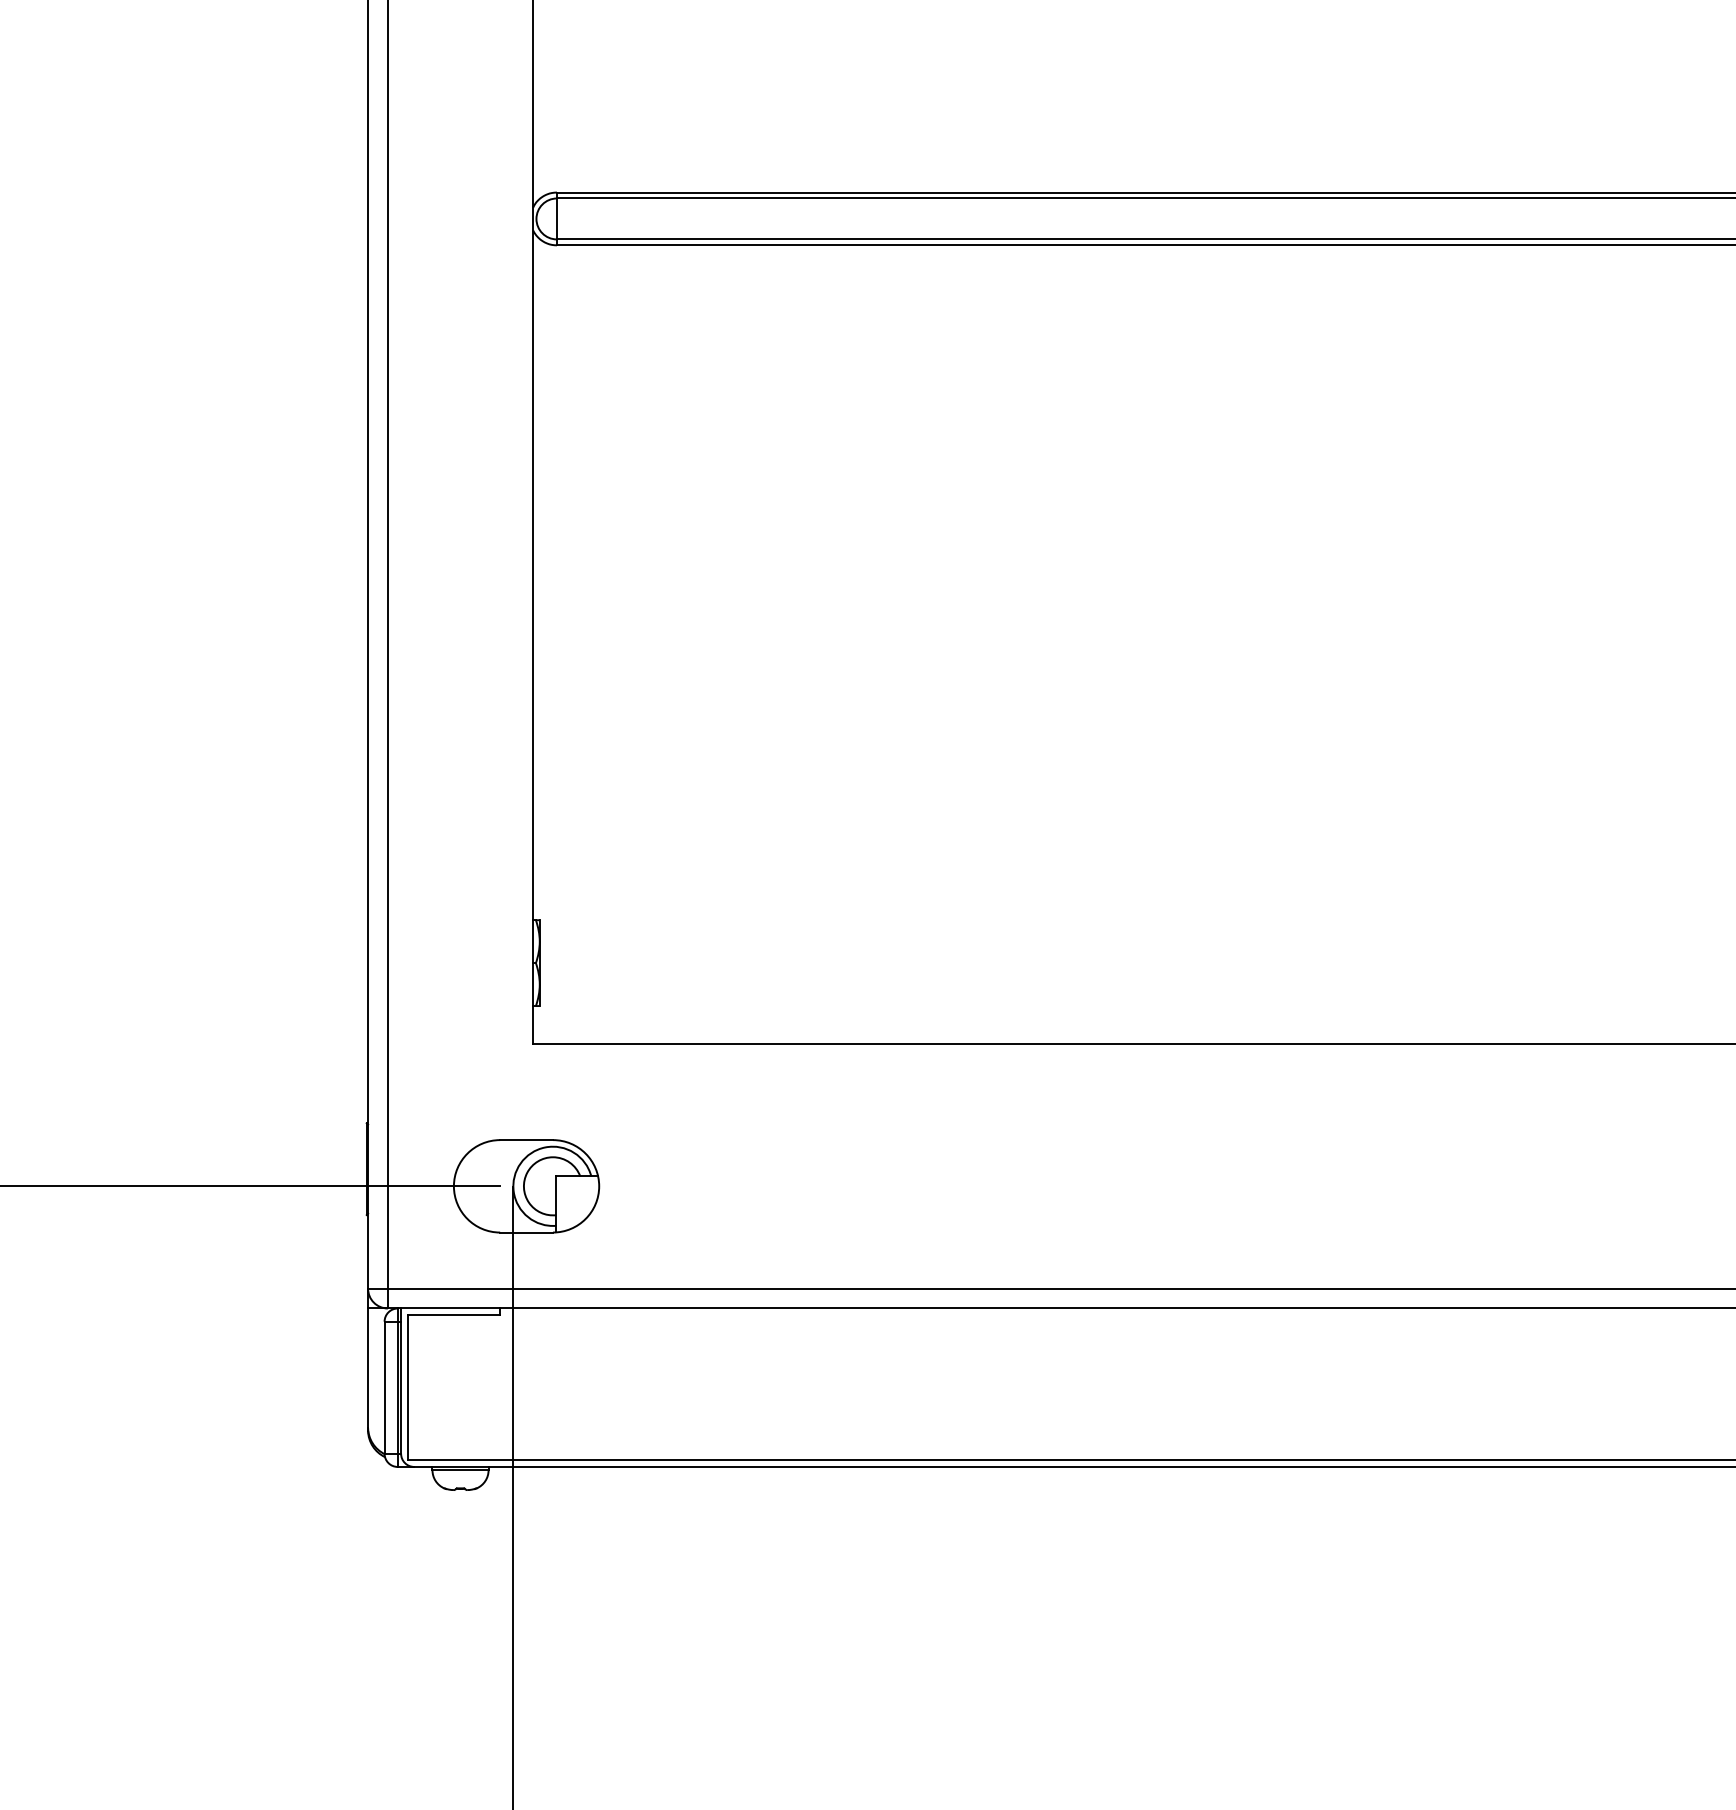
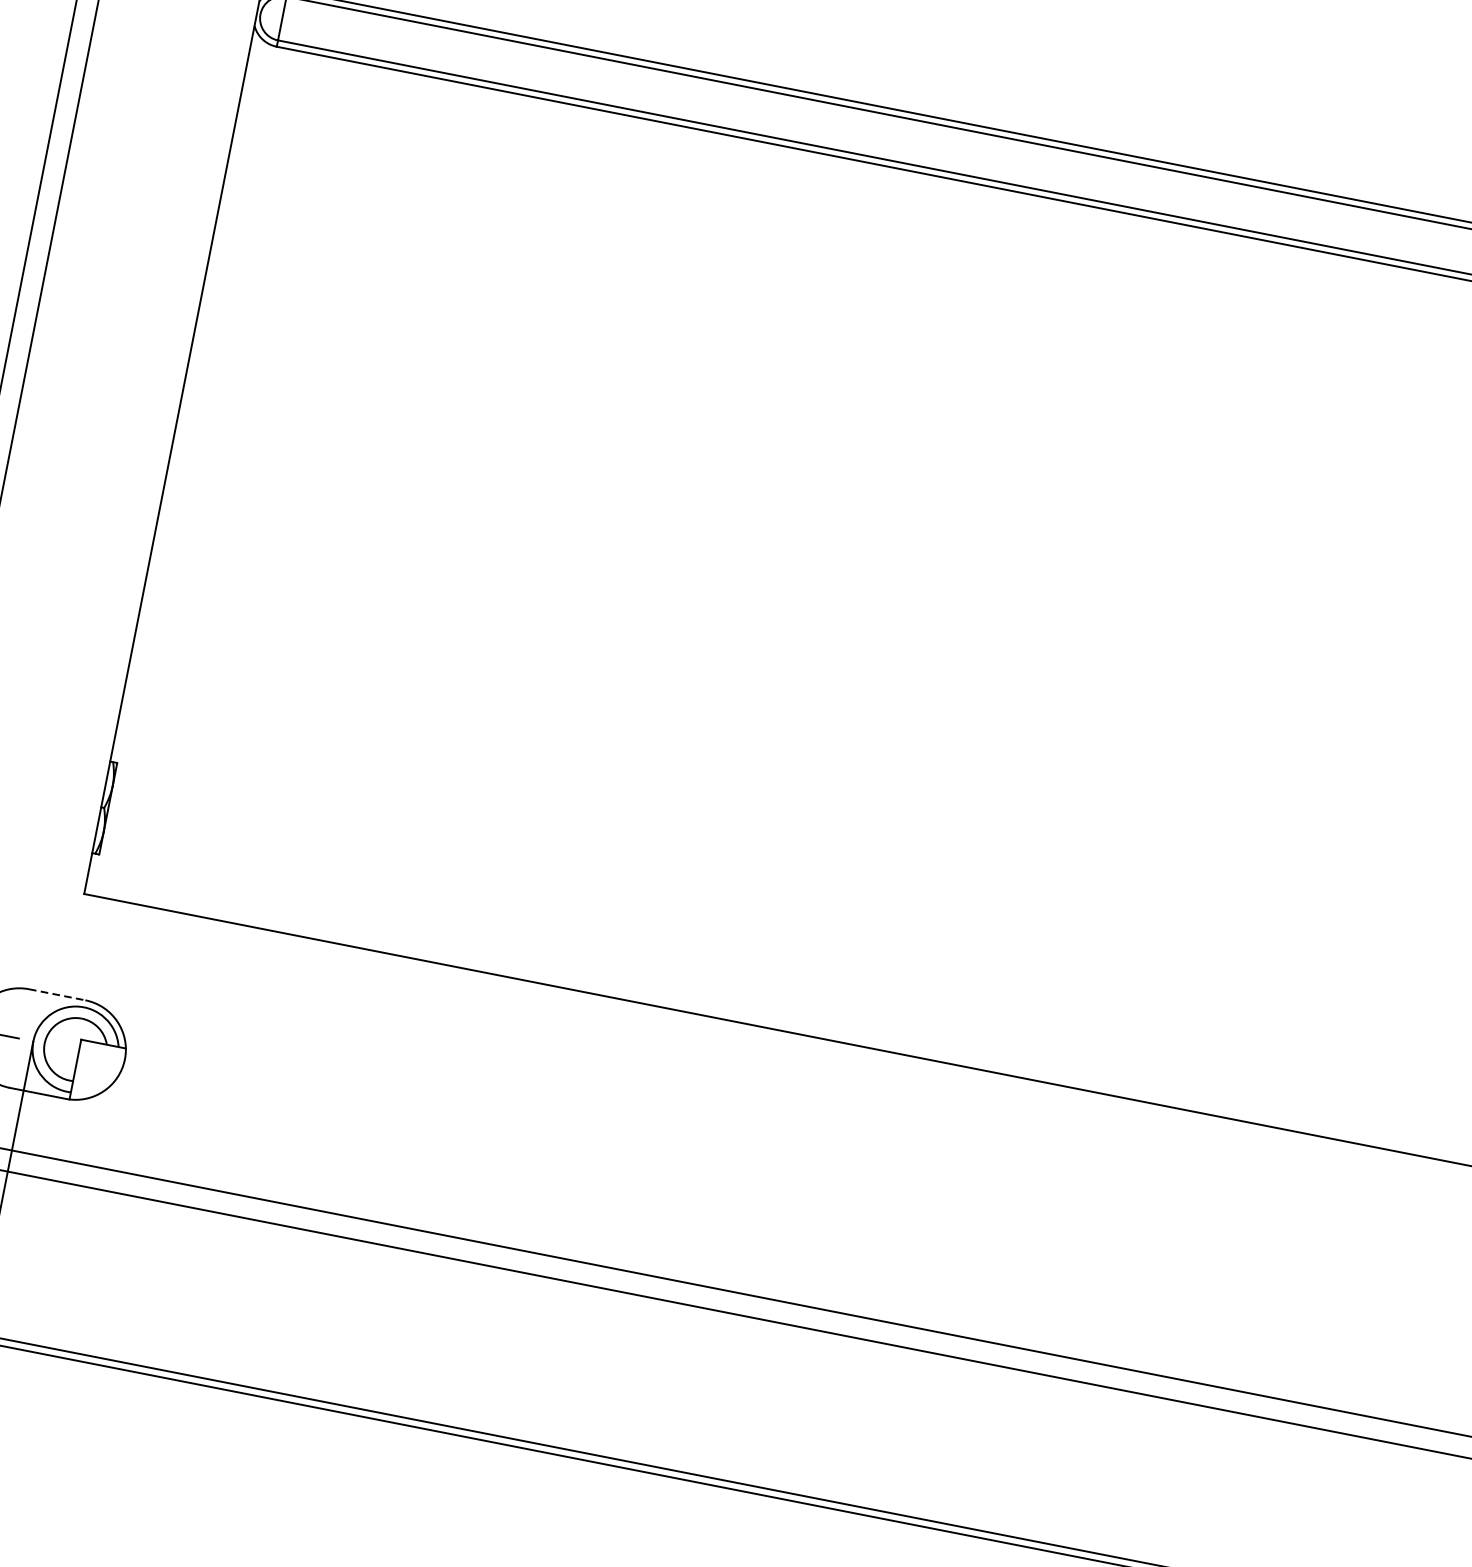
line: (527, 1140) -> (58, 995), solid -> dashed

